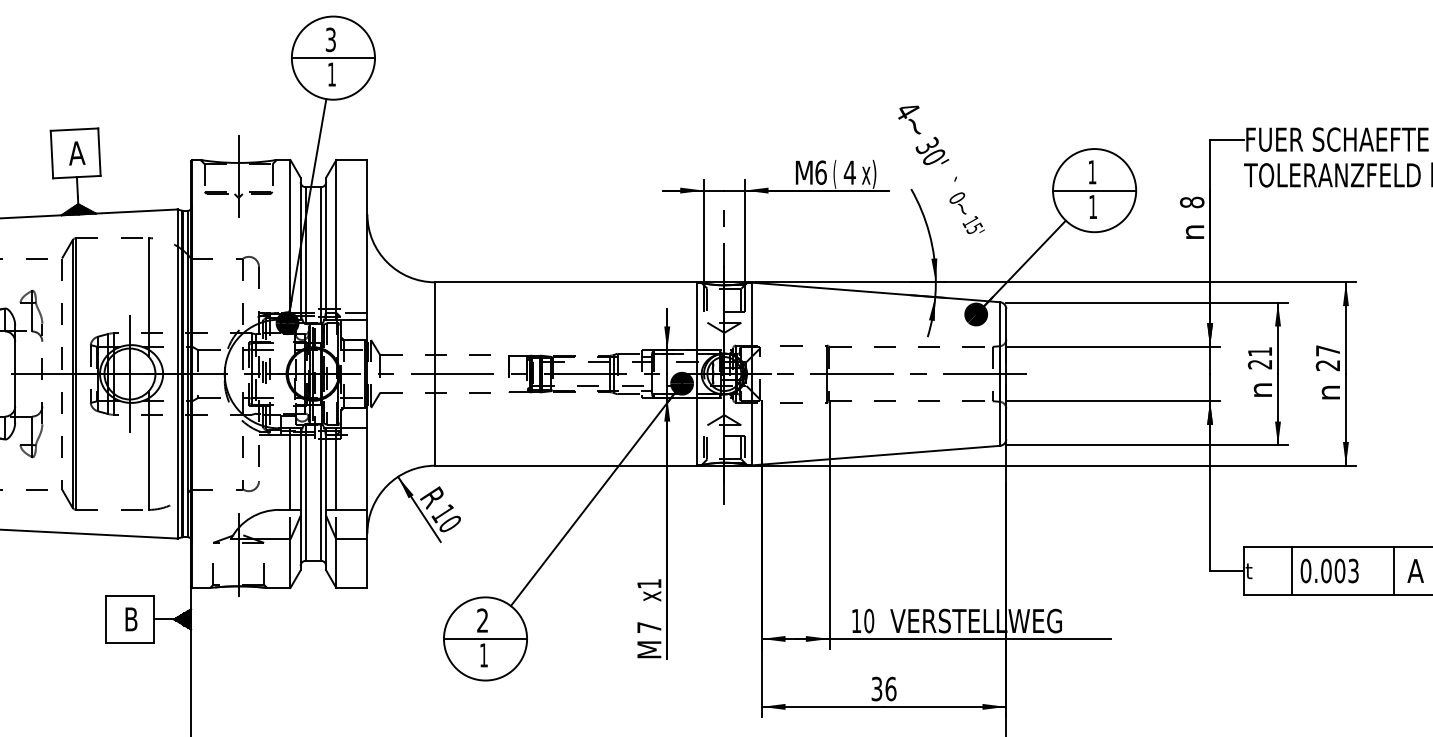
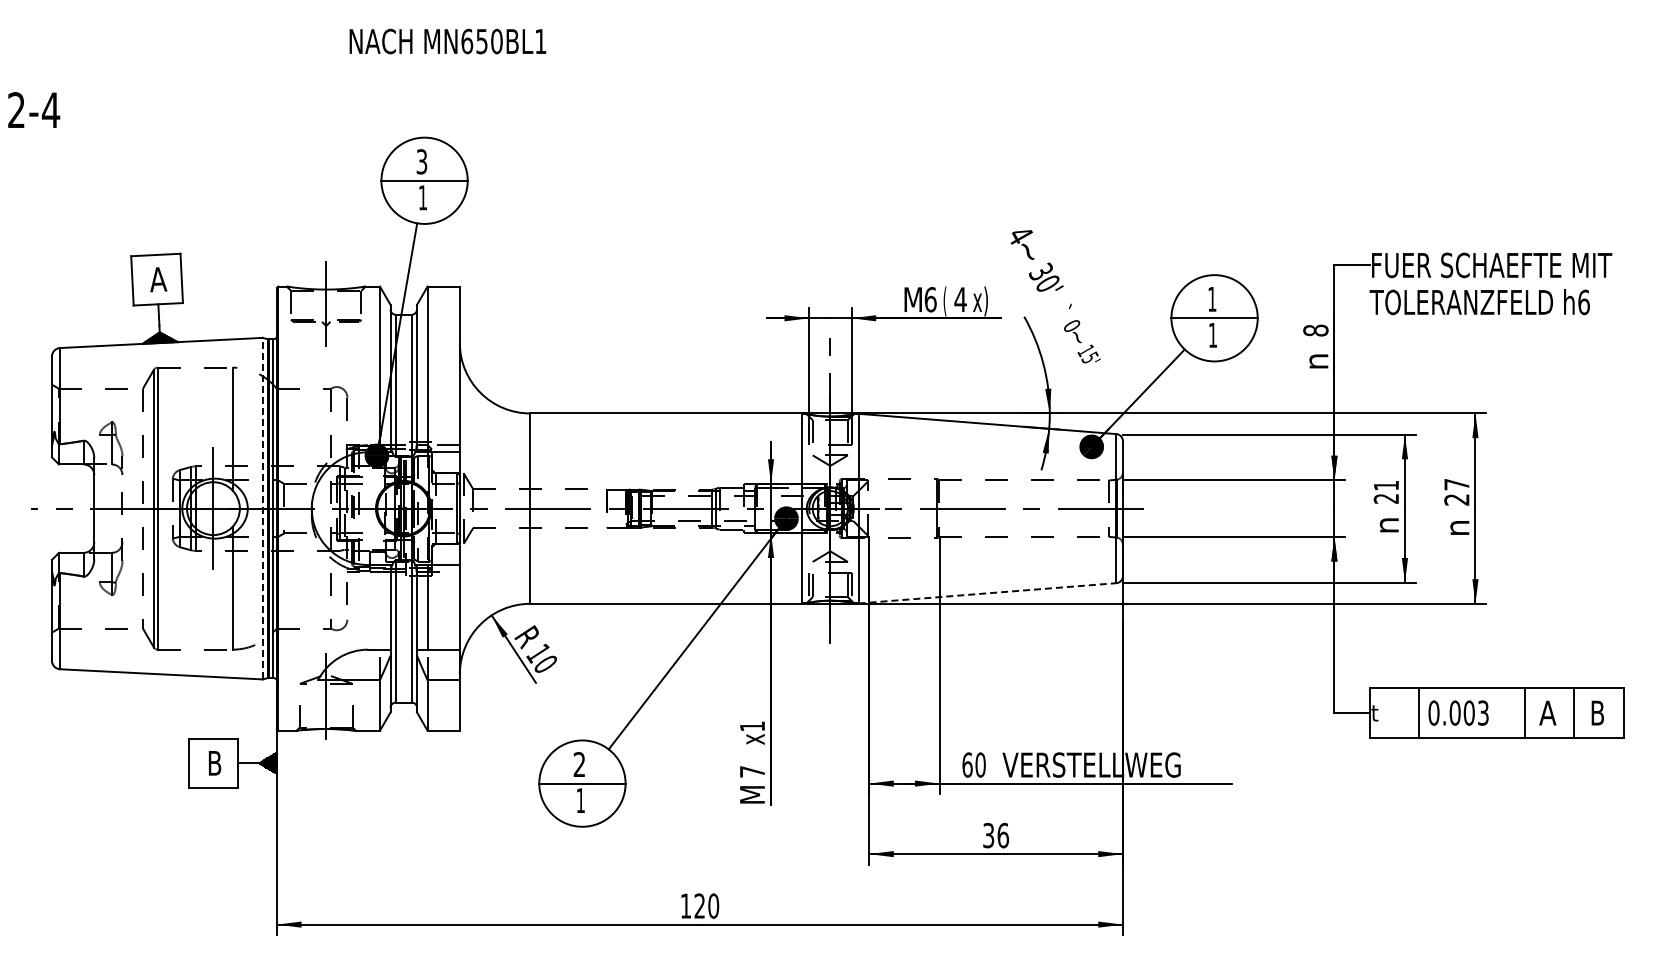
line: (177, 373) -> (262, 508), solid -> dashed
line: (875, 455) -> (987, 593), solid -> dashed
line: (289, 469) -> (379, 607), removed
text: (856, 620) -> (967, 764), 10 -> 60

